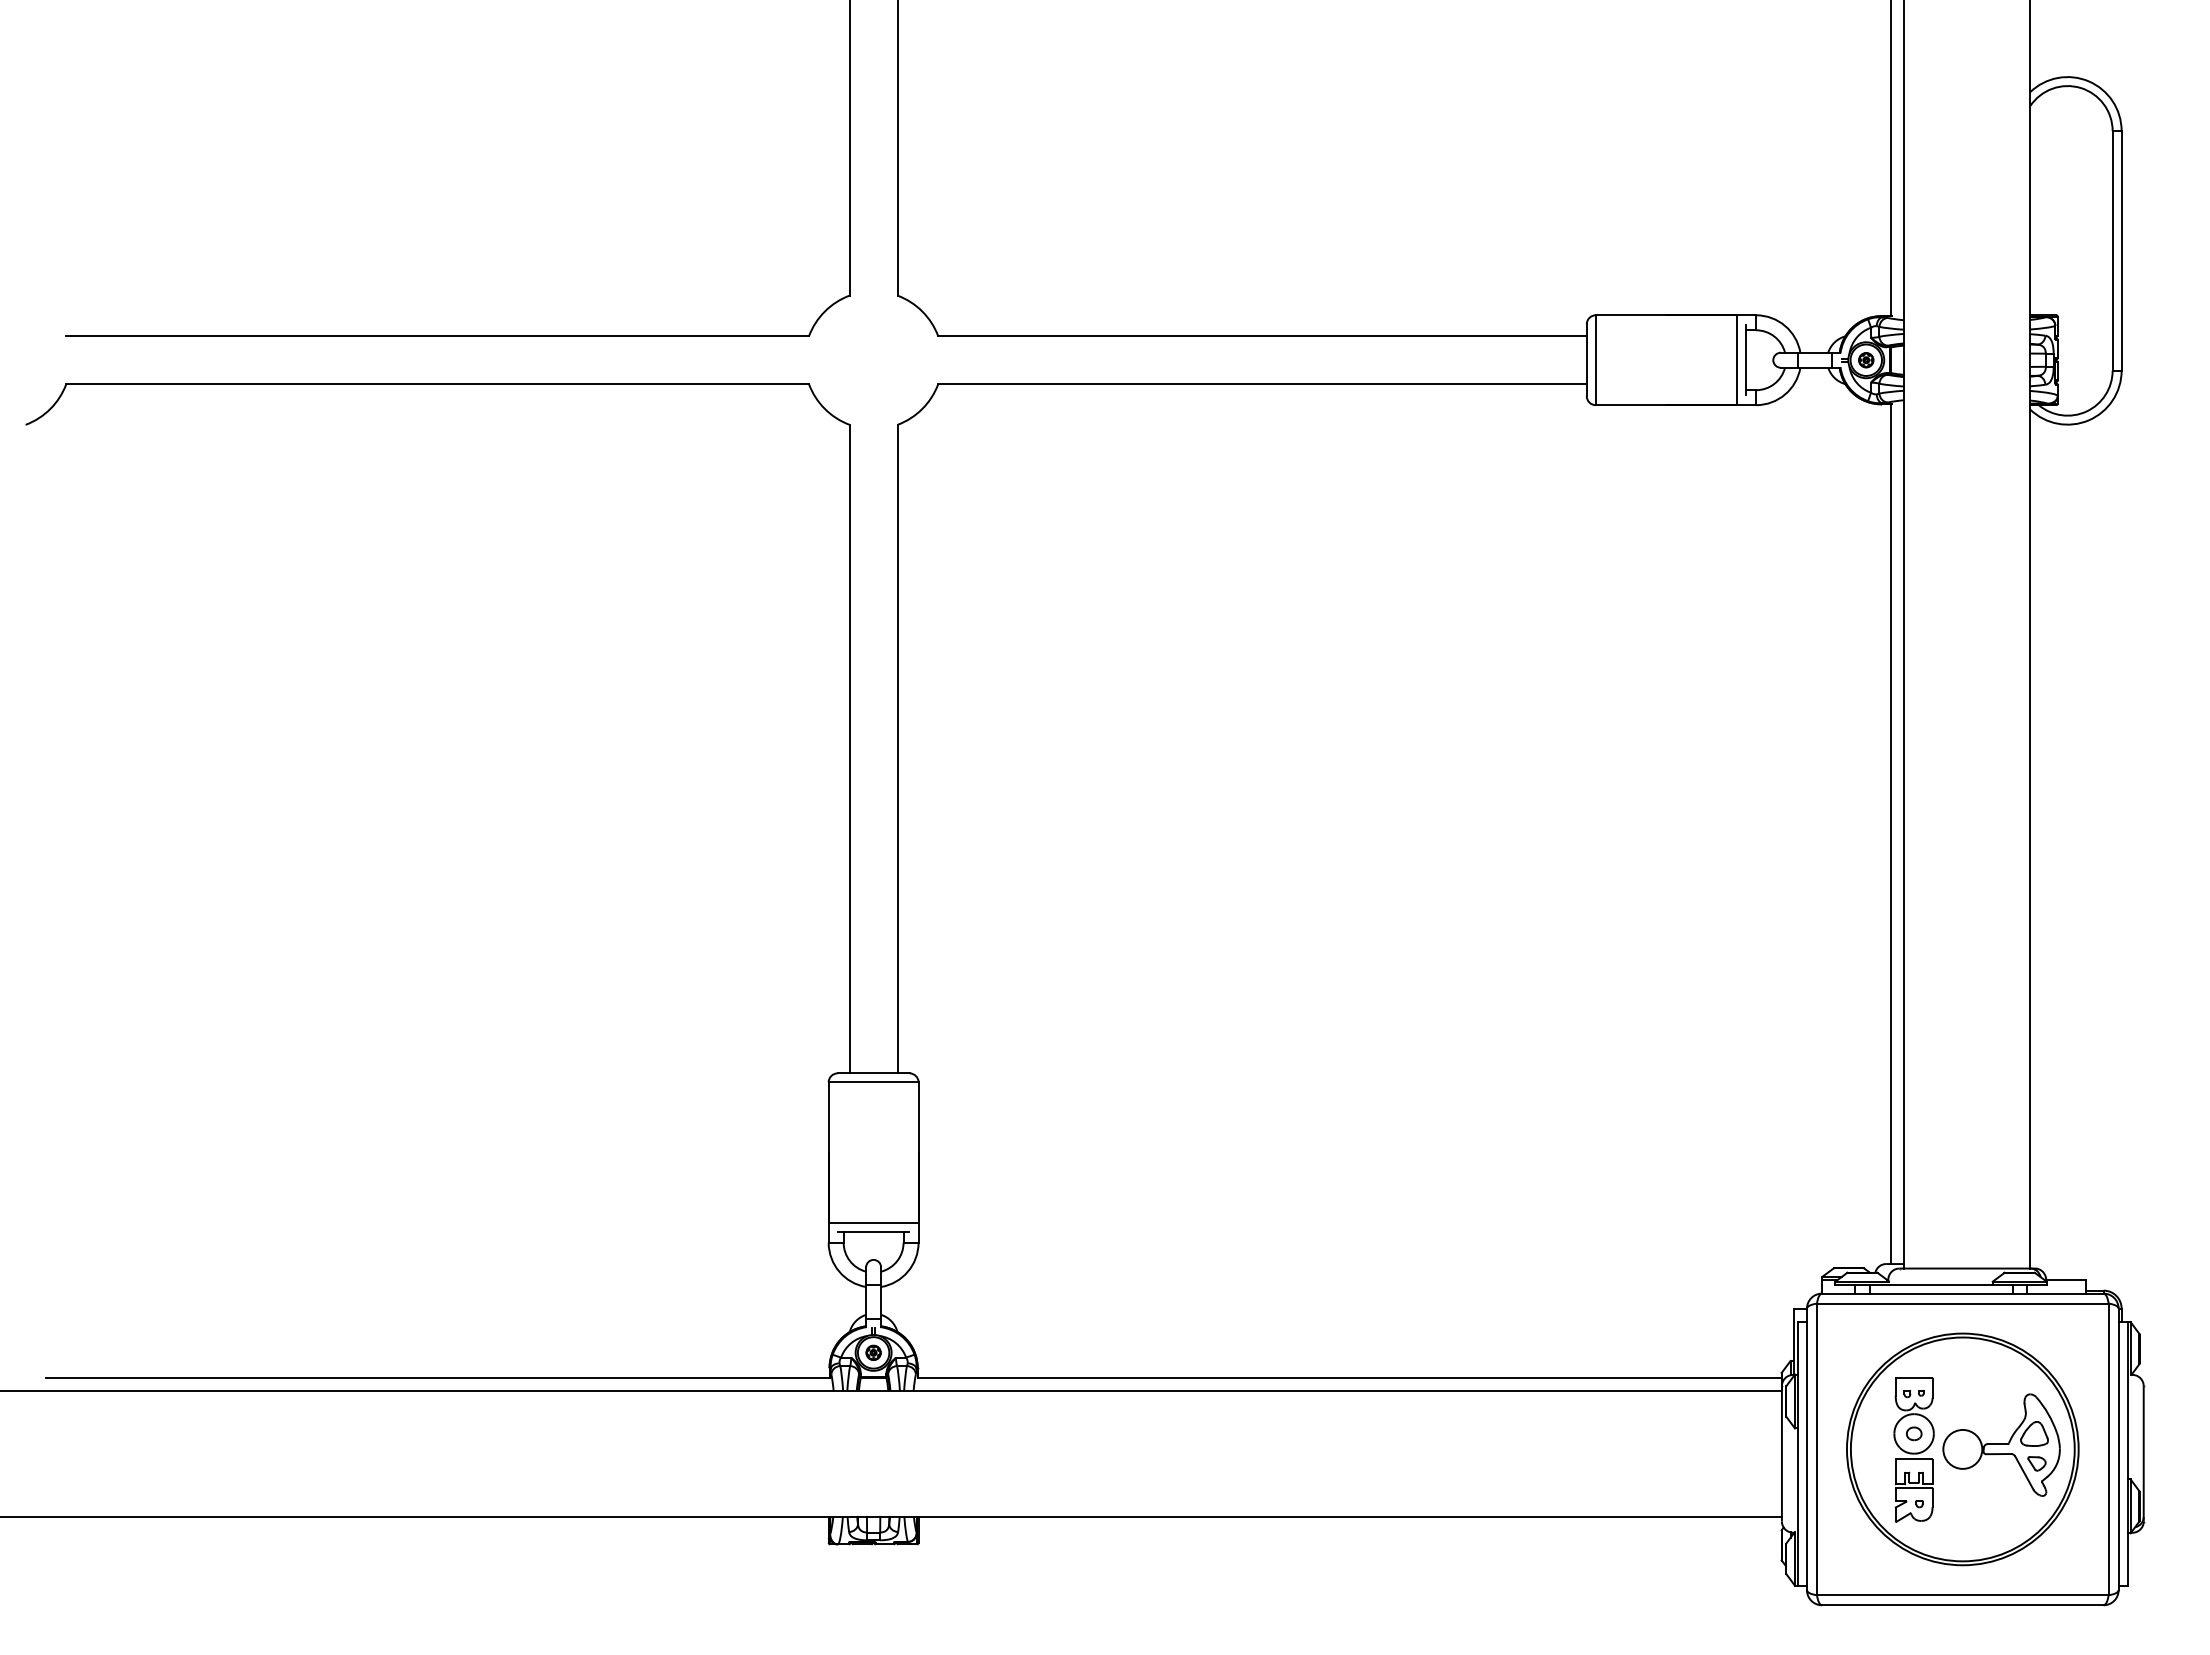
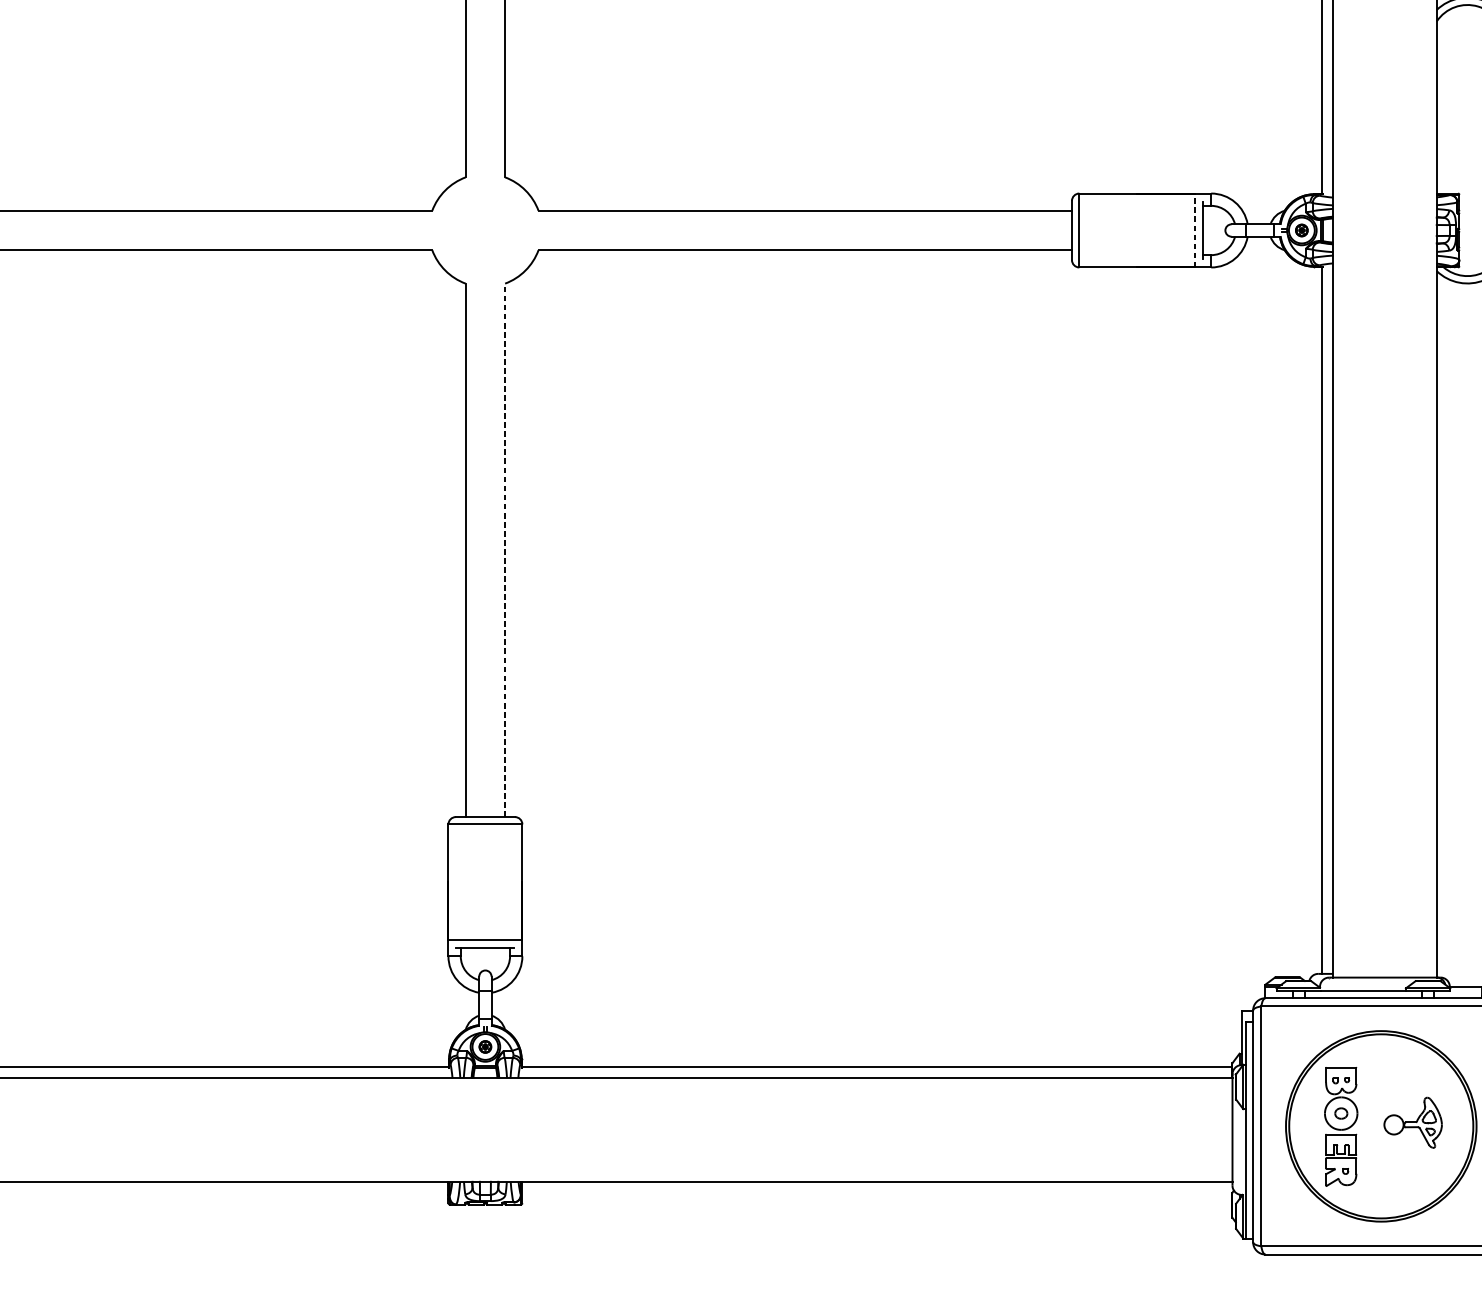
line: (1736, 360) -> (1195, 230), solid -> dashed
line: (897, 748) -> (505, 549), solid -> dashed
part: (2001, 1444) -> (1413, 1122), size x0.6

